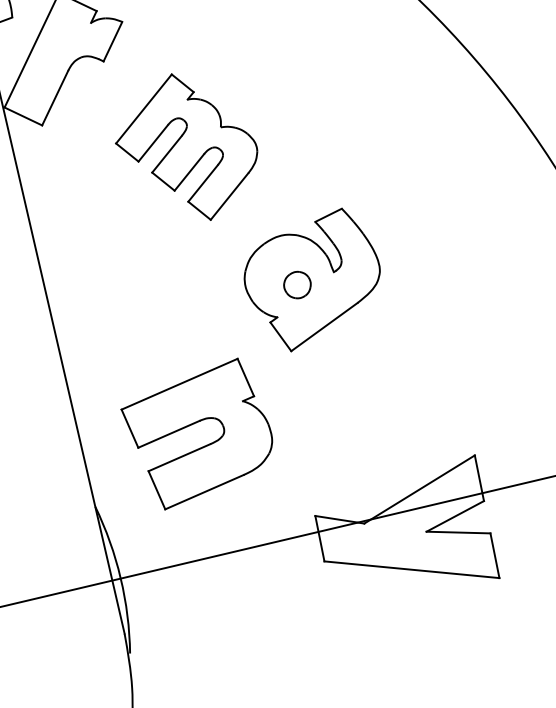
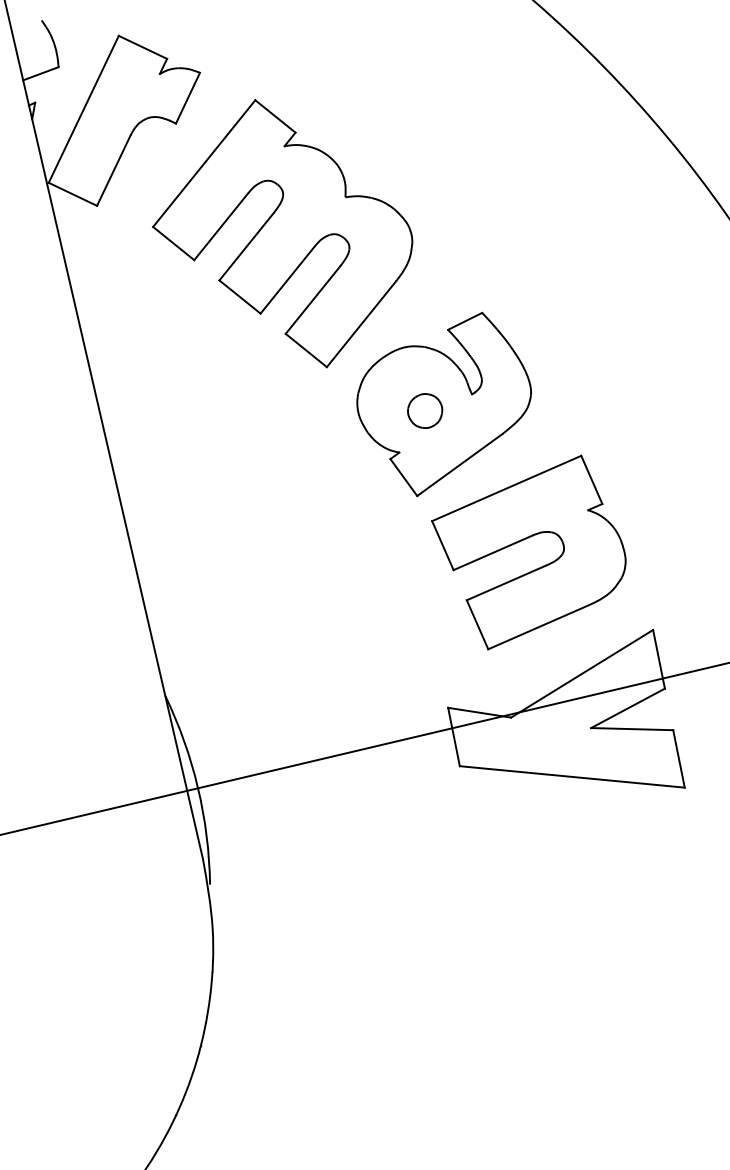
part: (186, 146) -> (282, 233), size x1.43
part: (193, 424) -> (524, 540), moved

